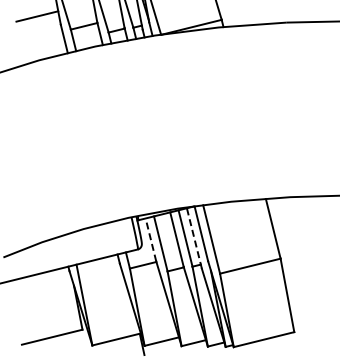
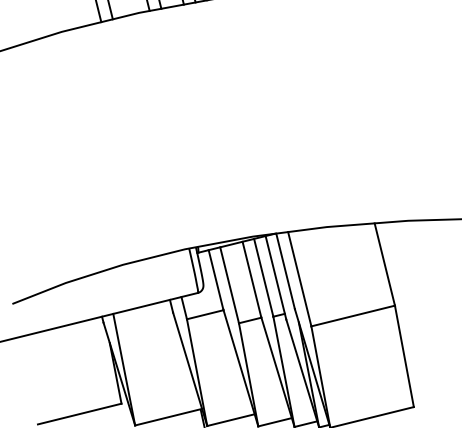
line: (194, 238) -> (276, 277), dashed -> solid
line: (150, 239) -> (215, 279), dashed -> solid

